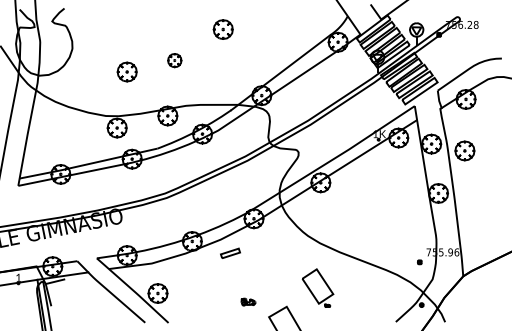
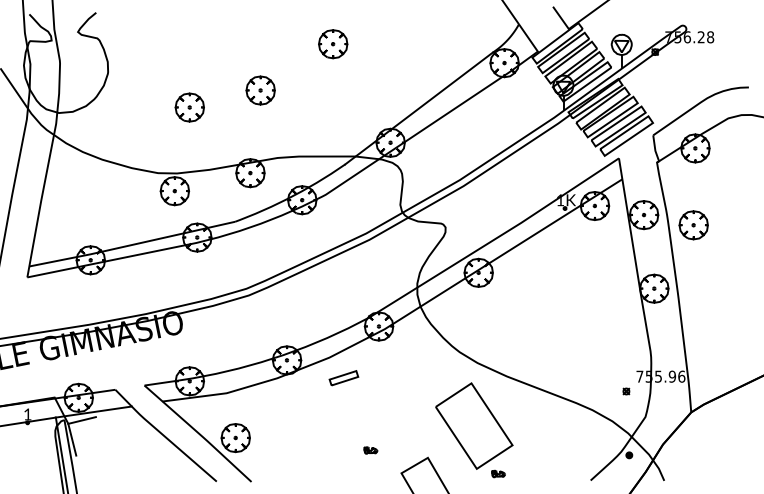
part: (174, 60) -> (260, 90), size x1.43
part: (317, 287) -> (473, 429), size x1.67
part: (248, 301) -> (370, 449), size x0.62

